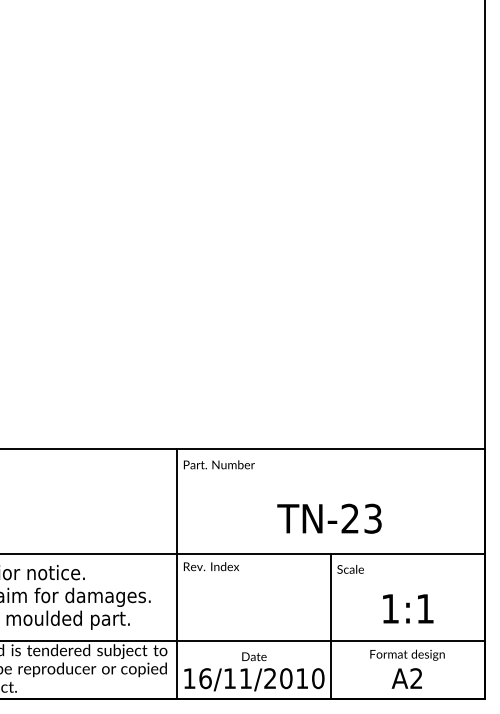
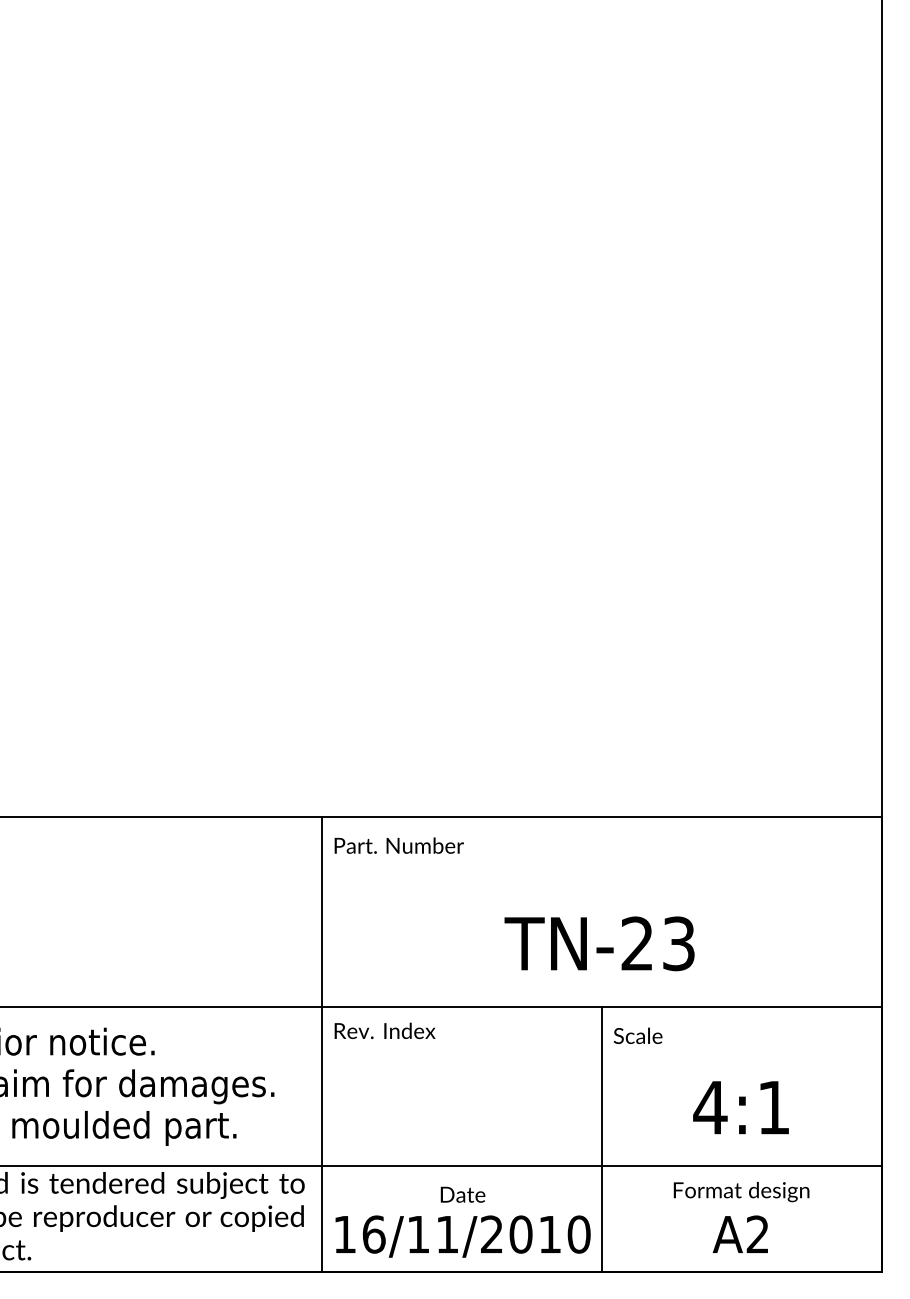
text: (389, 608) -> (708, 1107), 1:1 -> 4:1

